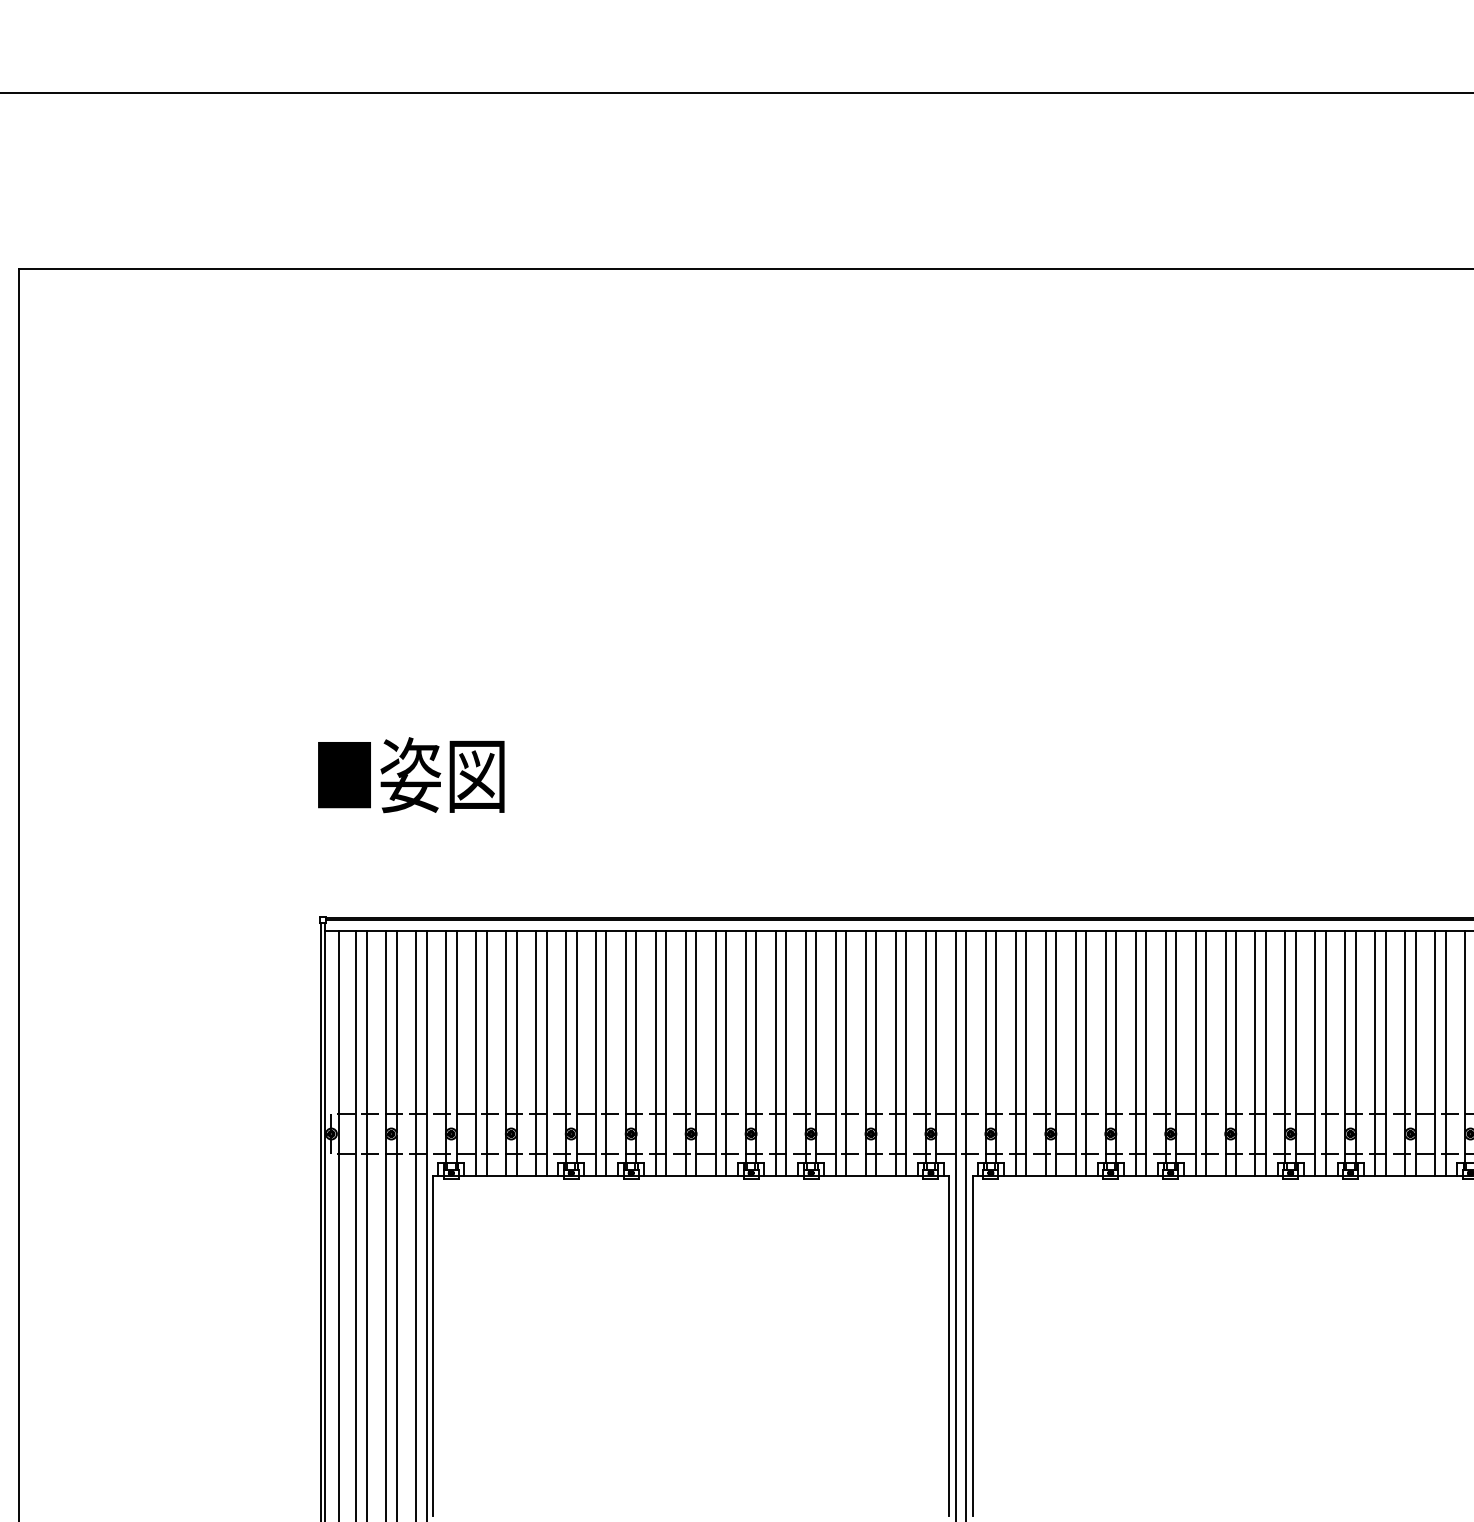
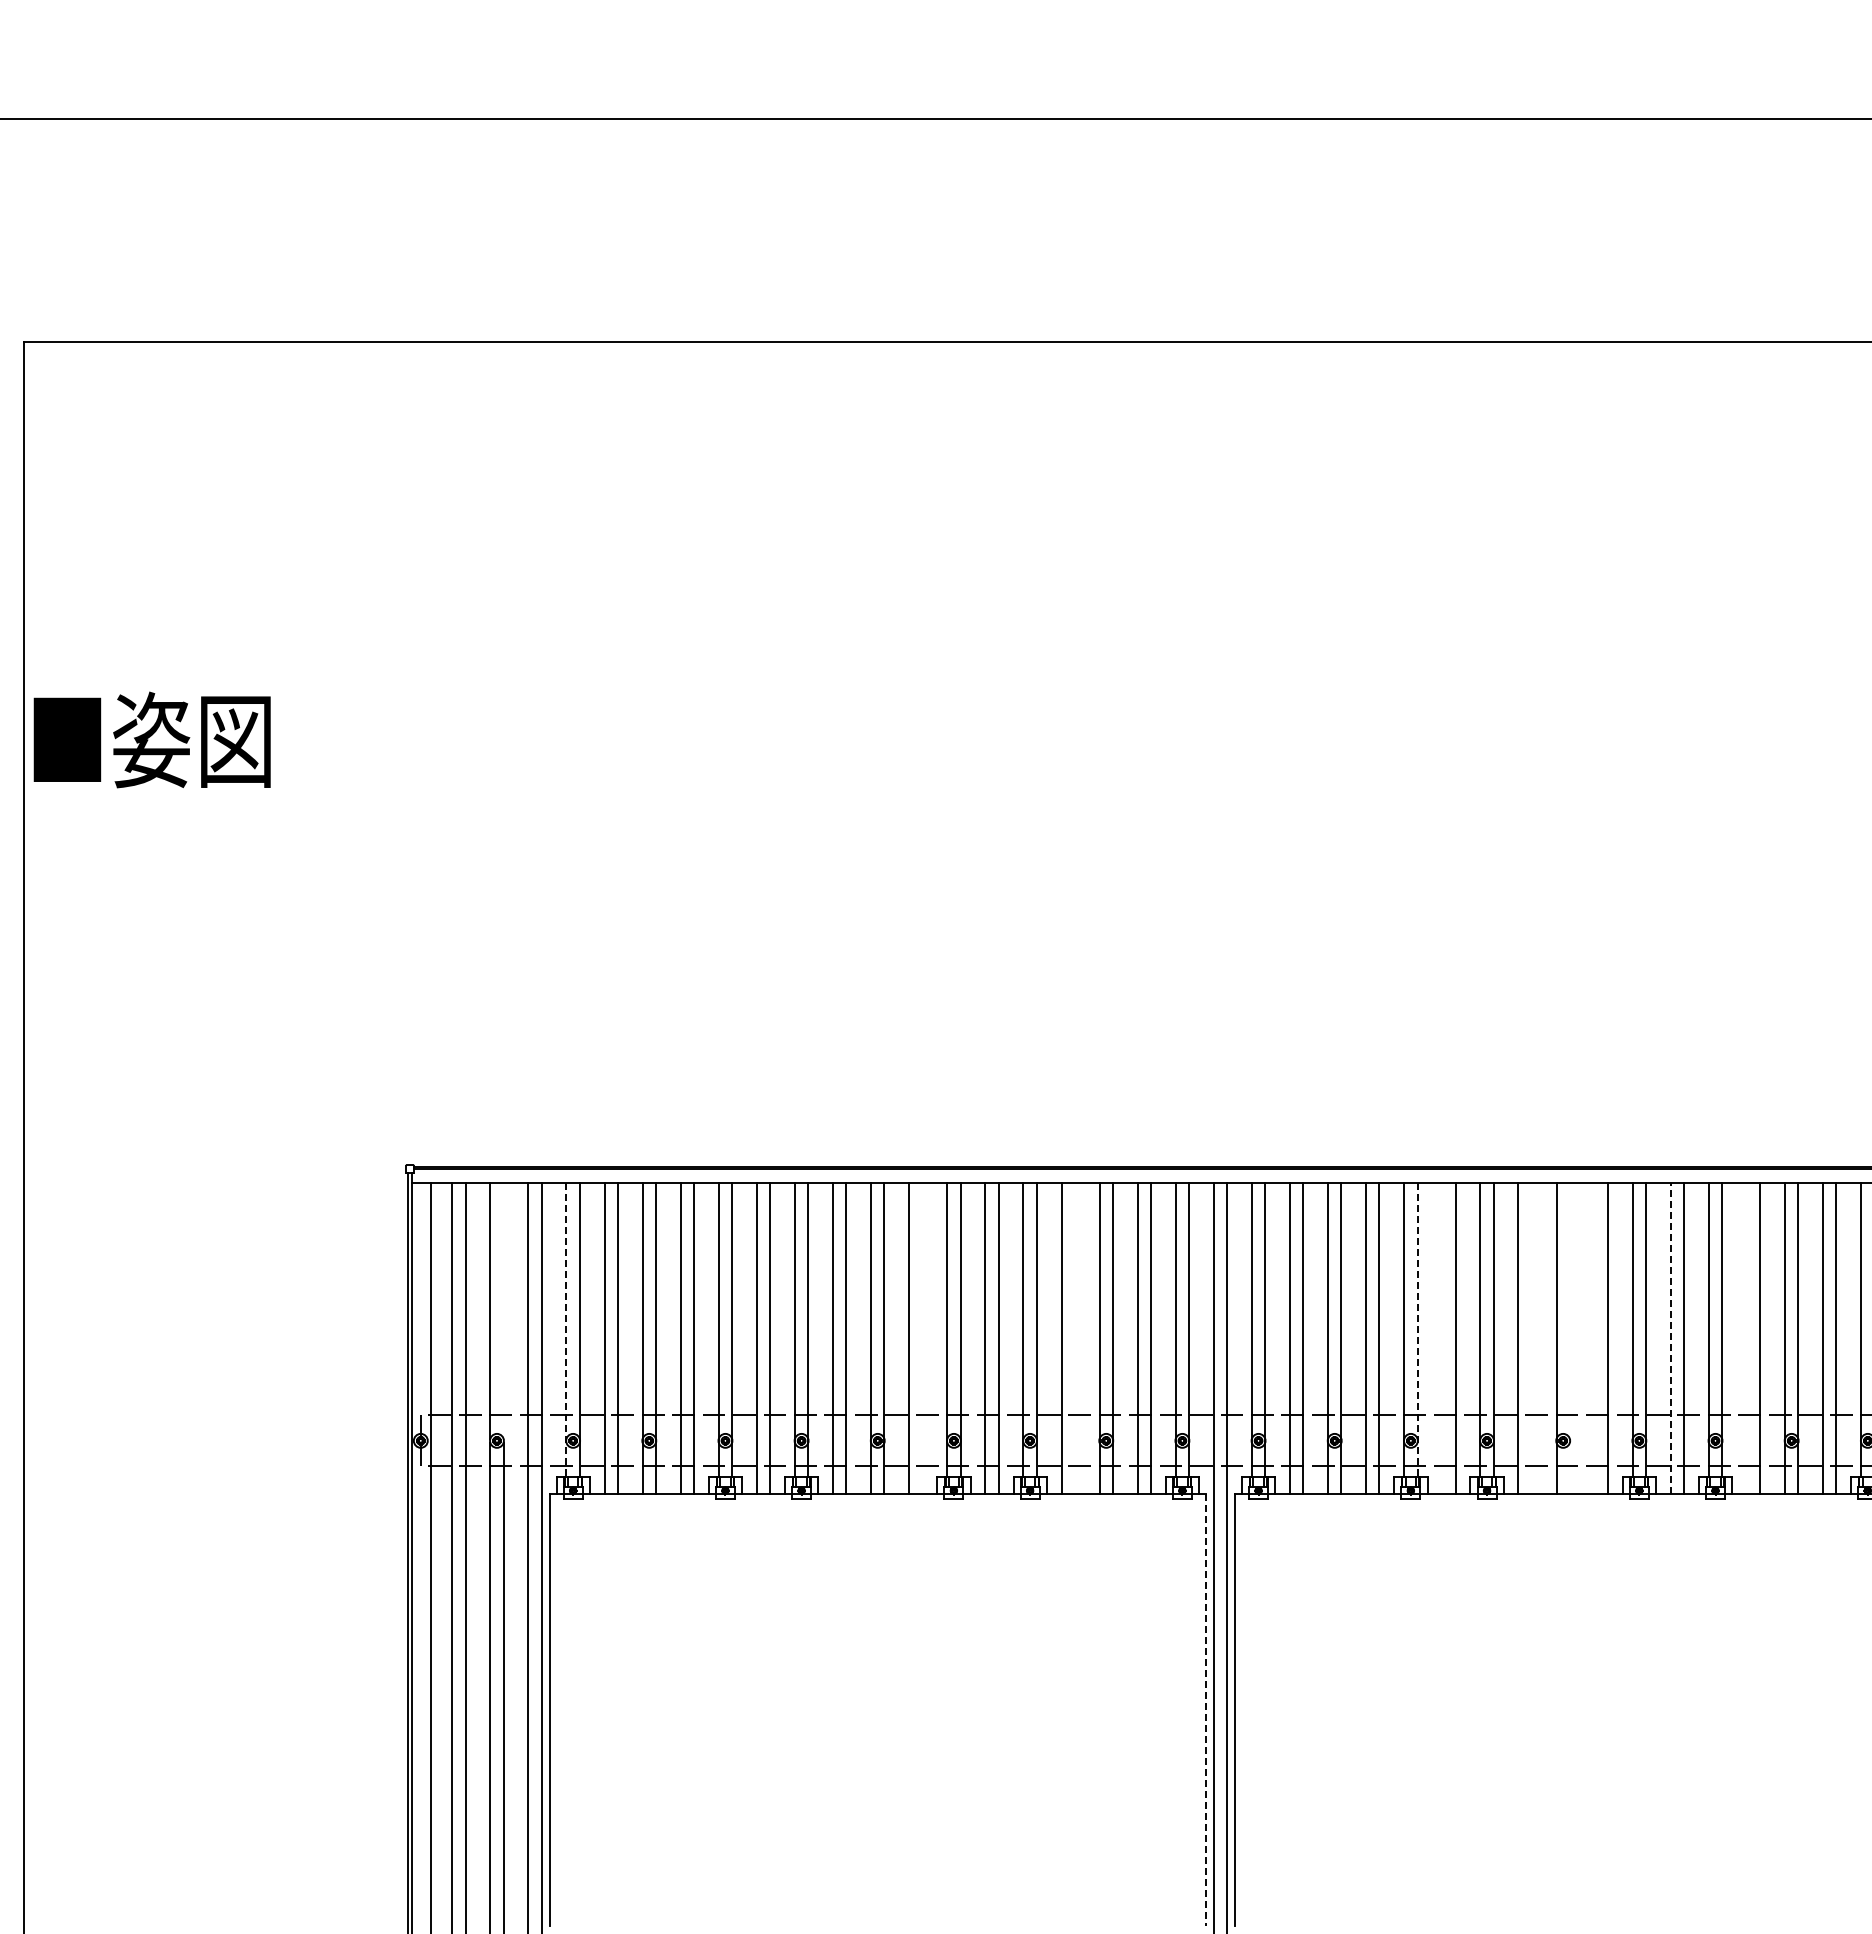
text: (410, 774) -> (151, 739), moved
line: (396, 1031) -> (503, 1310), removed
line: (446, 1047) -> (566, 1330), solid -> dashed
line: (1116, 1047) -> (1417, 1330), solid -> dashed
line: (726, 1053) -> (922, 1338), removed
line: (846, 1053) -> (1074, 1338), removed
line: (1135, 1053) -> (1442, 1338), removed
line: (1205, 1053) -> (1531, 1338), removed
line: (1235, 1053) -> (1569, 1338), removed
line: (1255, 1053) -> (1594, 1338), removed
line: (1315, 1053) -> (1670, 1338), solid -> dashed
line: (1375, 1053) -> (1746, 1338), removed
line: (949, 1345) -> (1205, 1709), solid -> dashed

